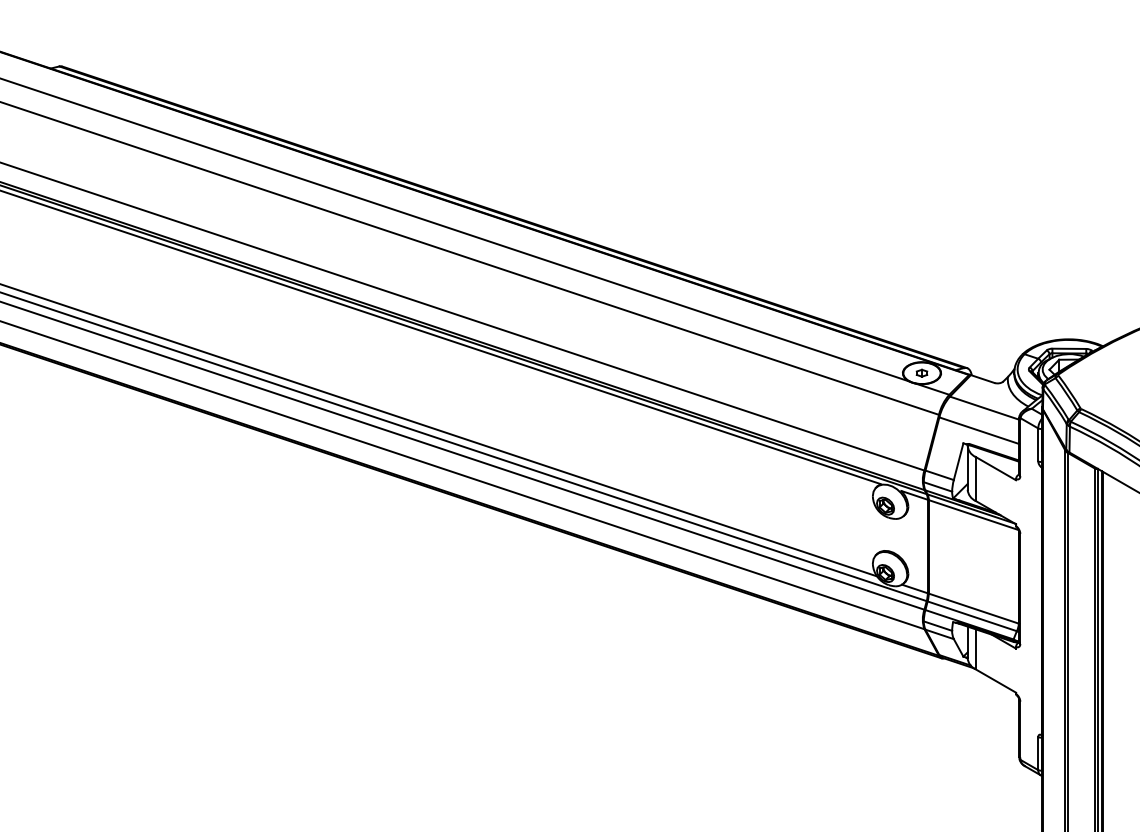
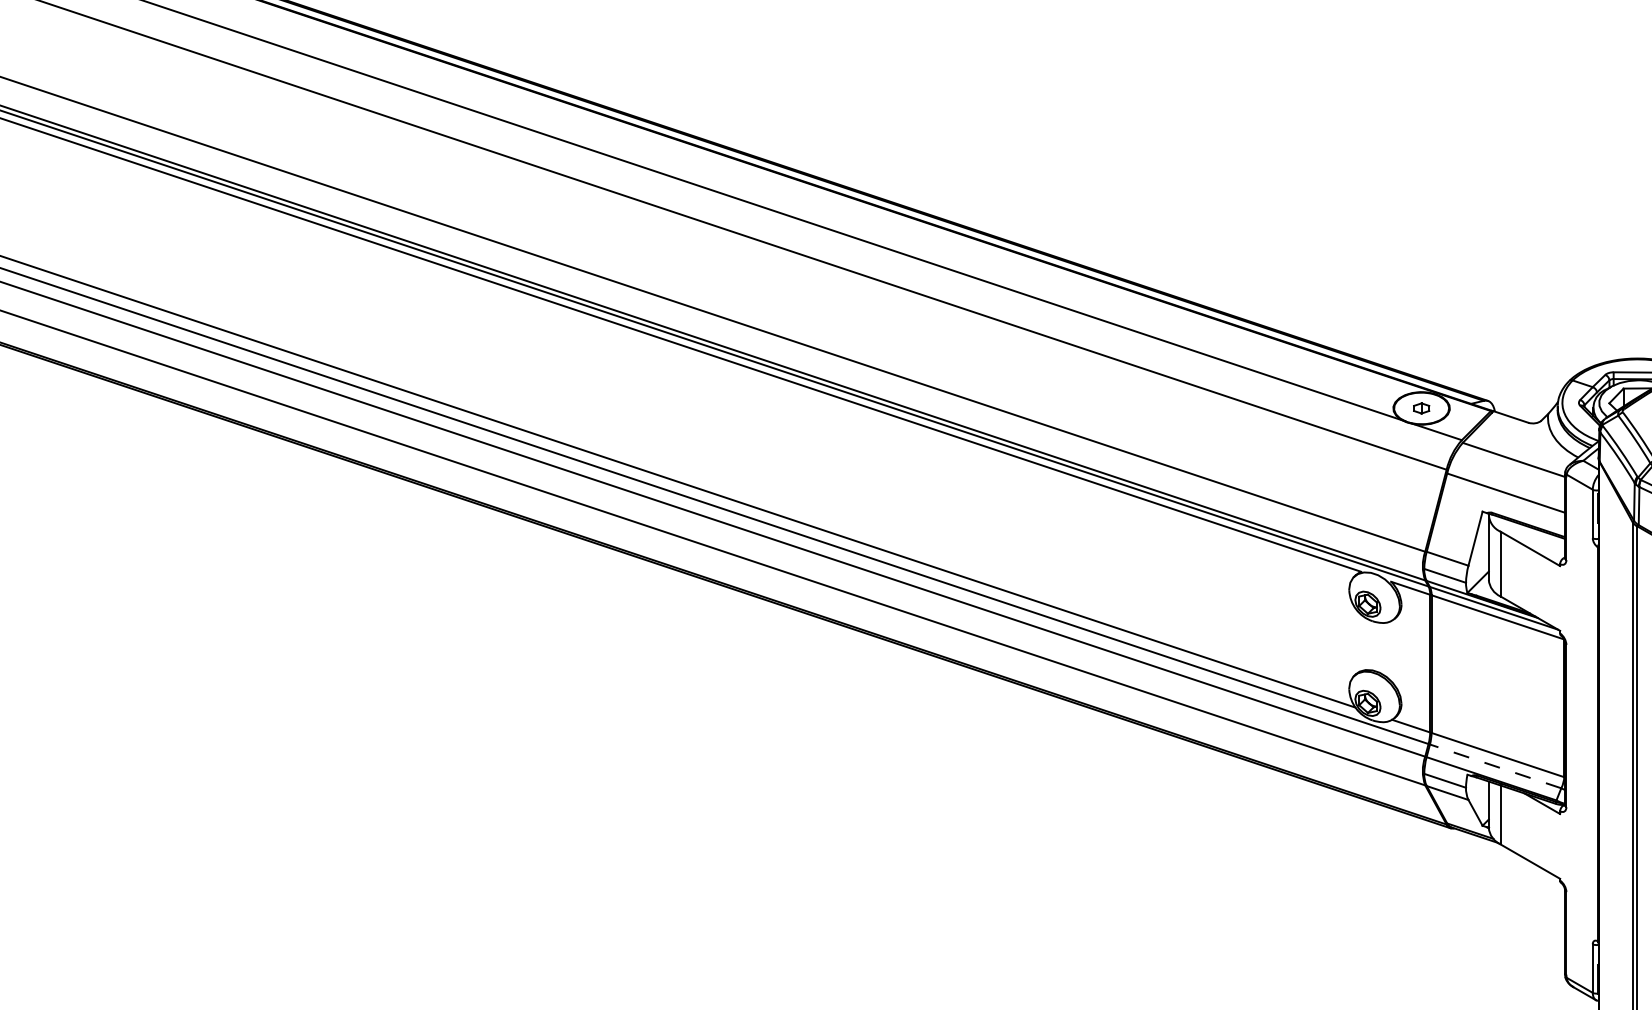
line: (971, 616) -> (1494, 766), solid -> dashed

